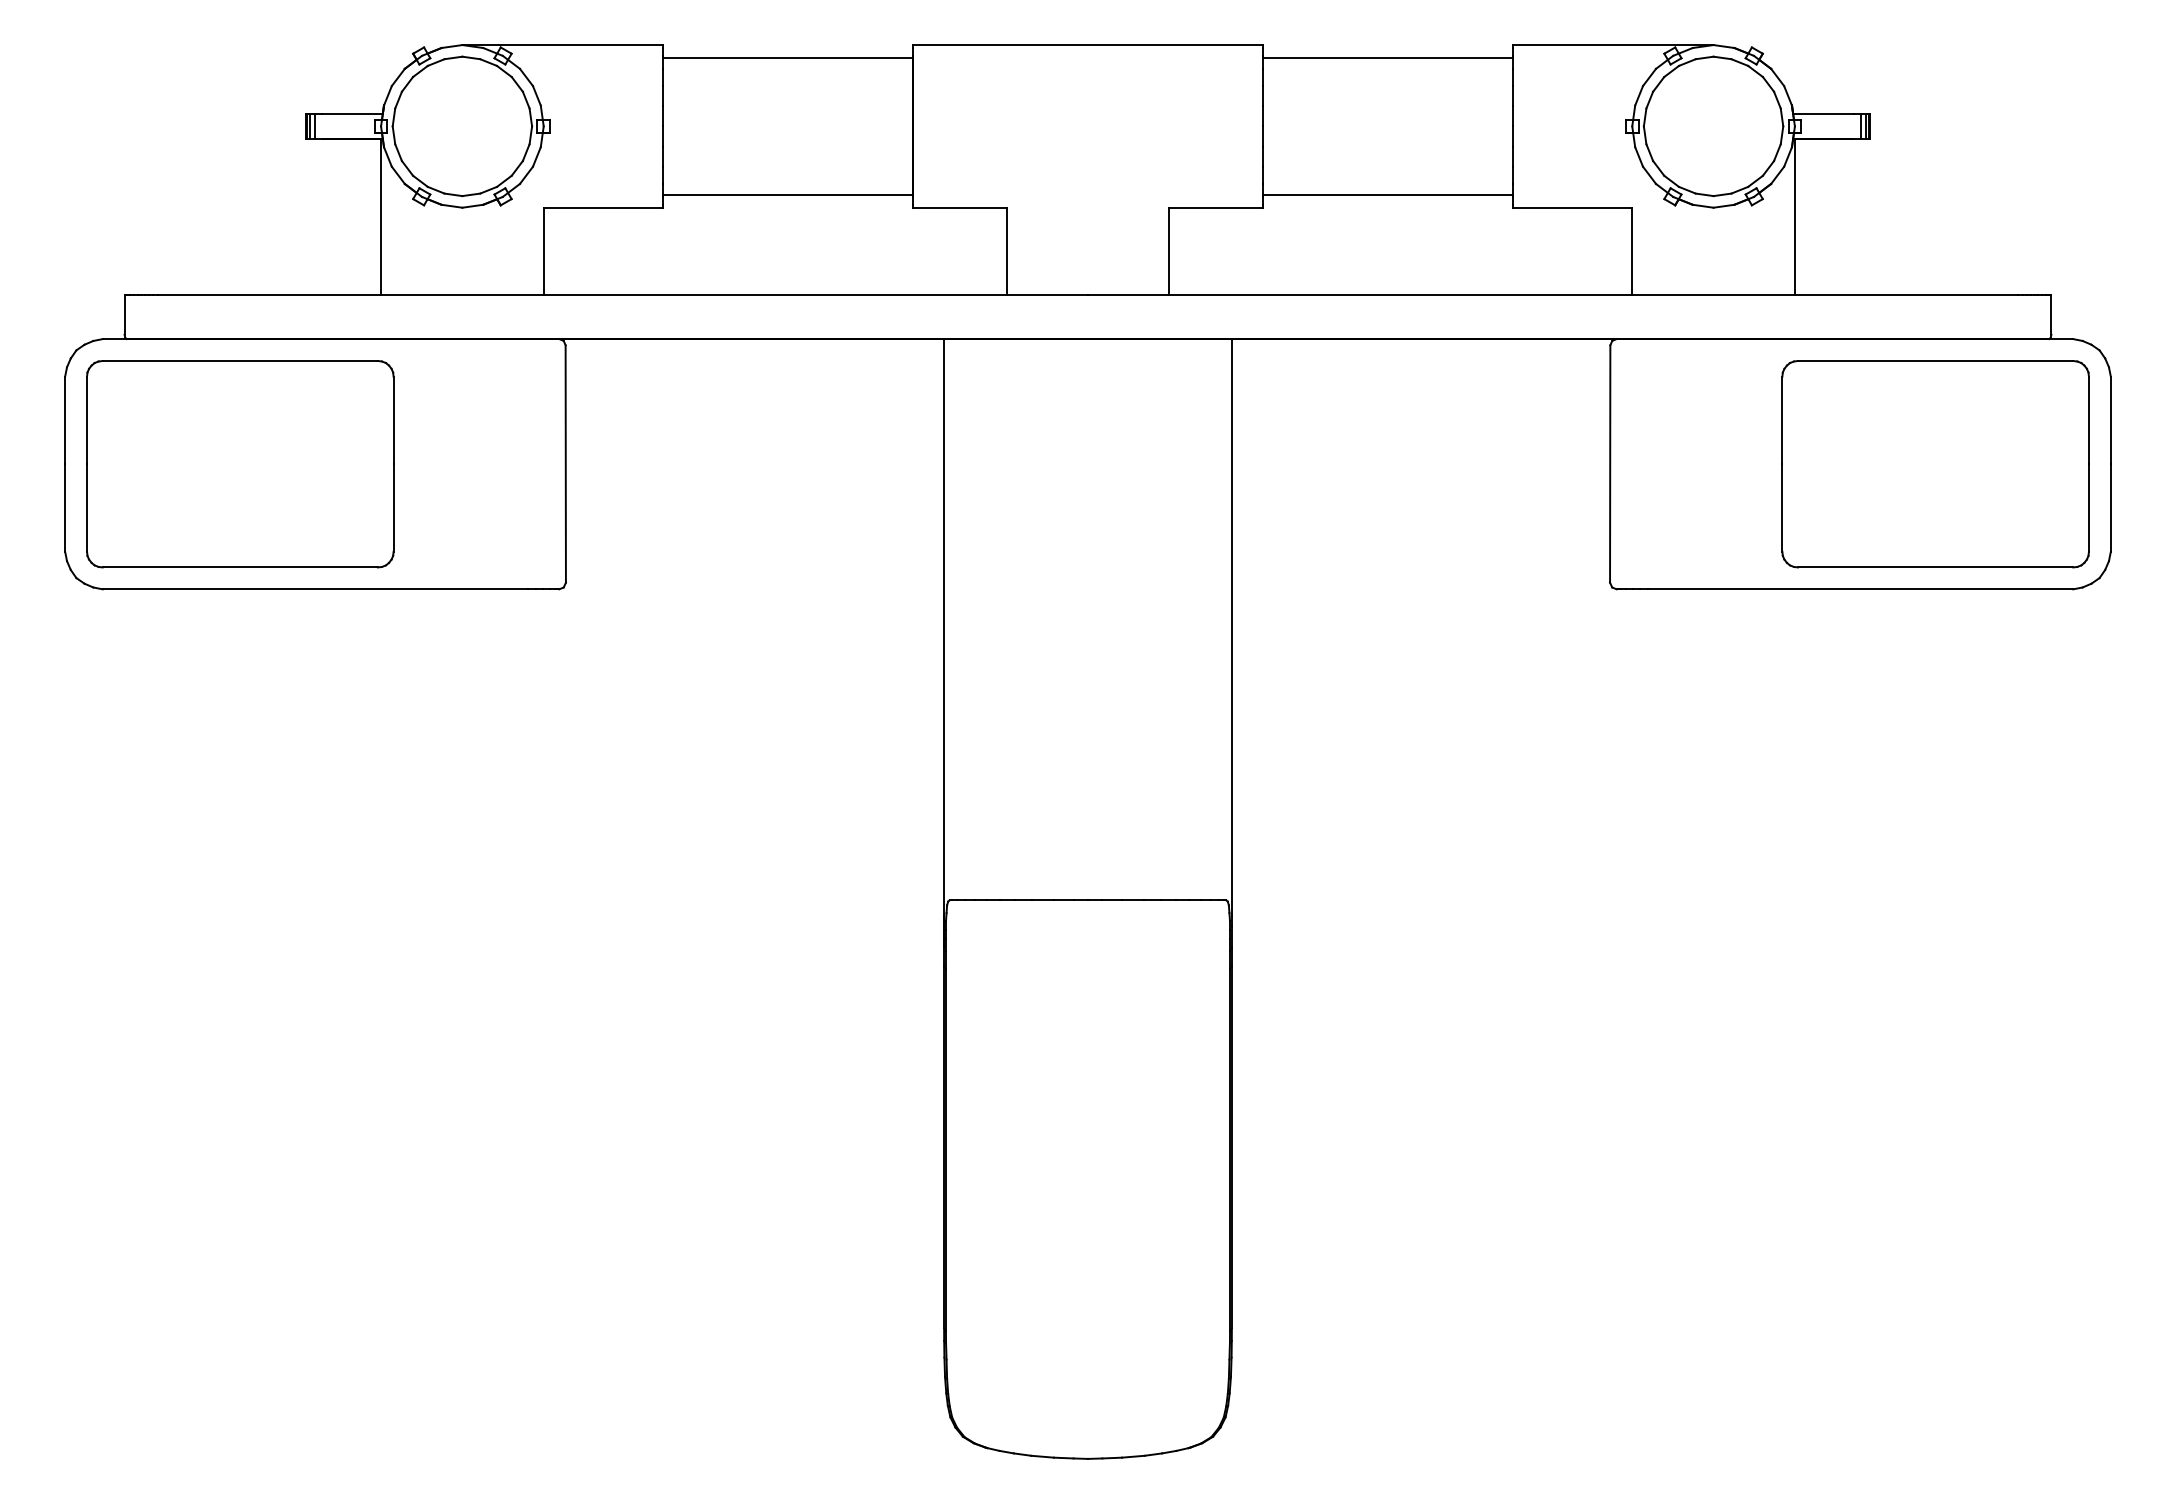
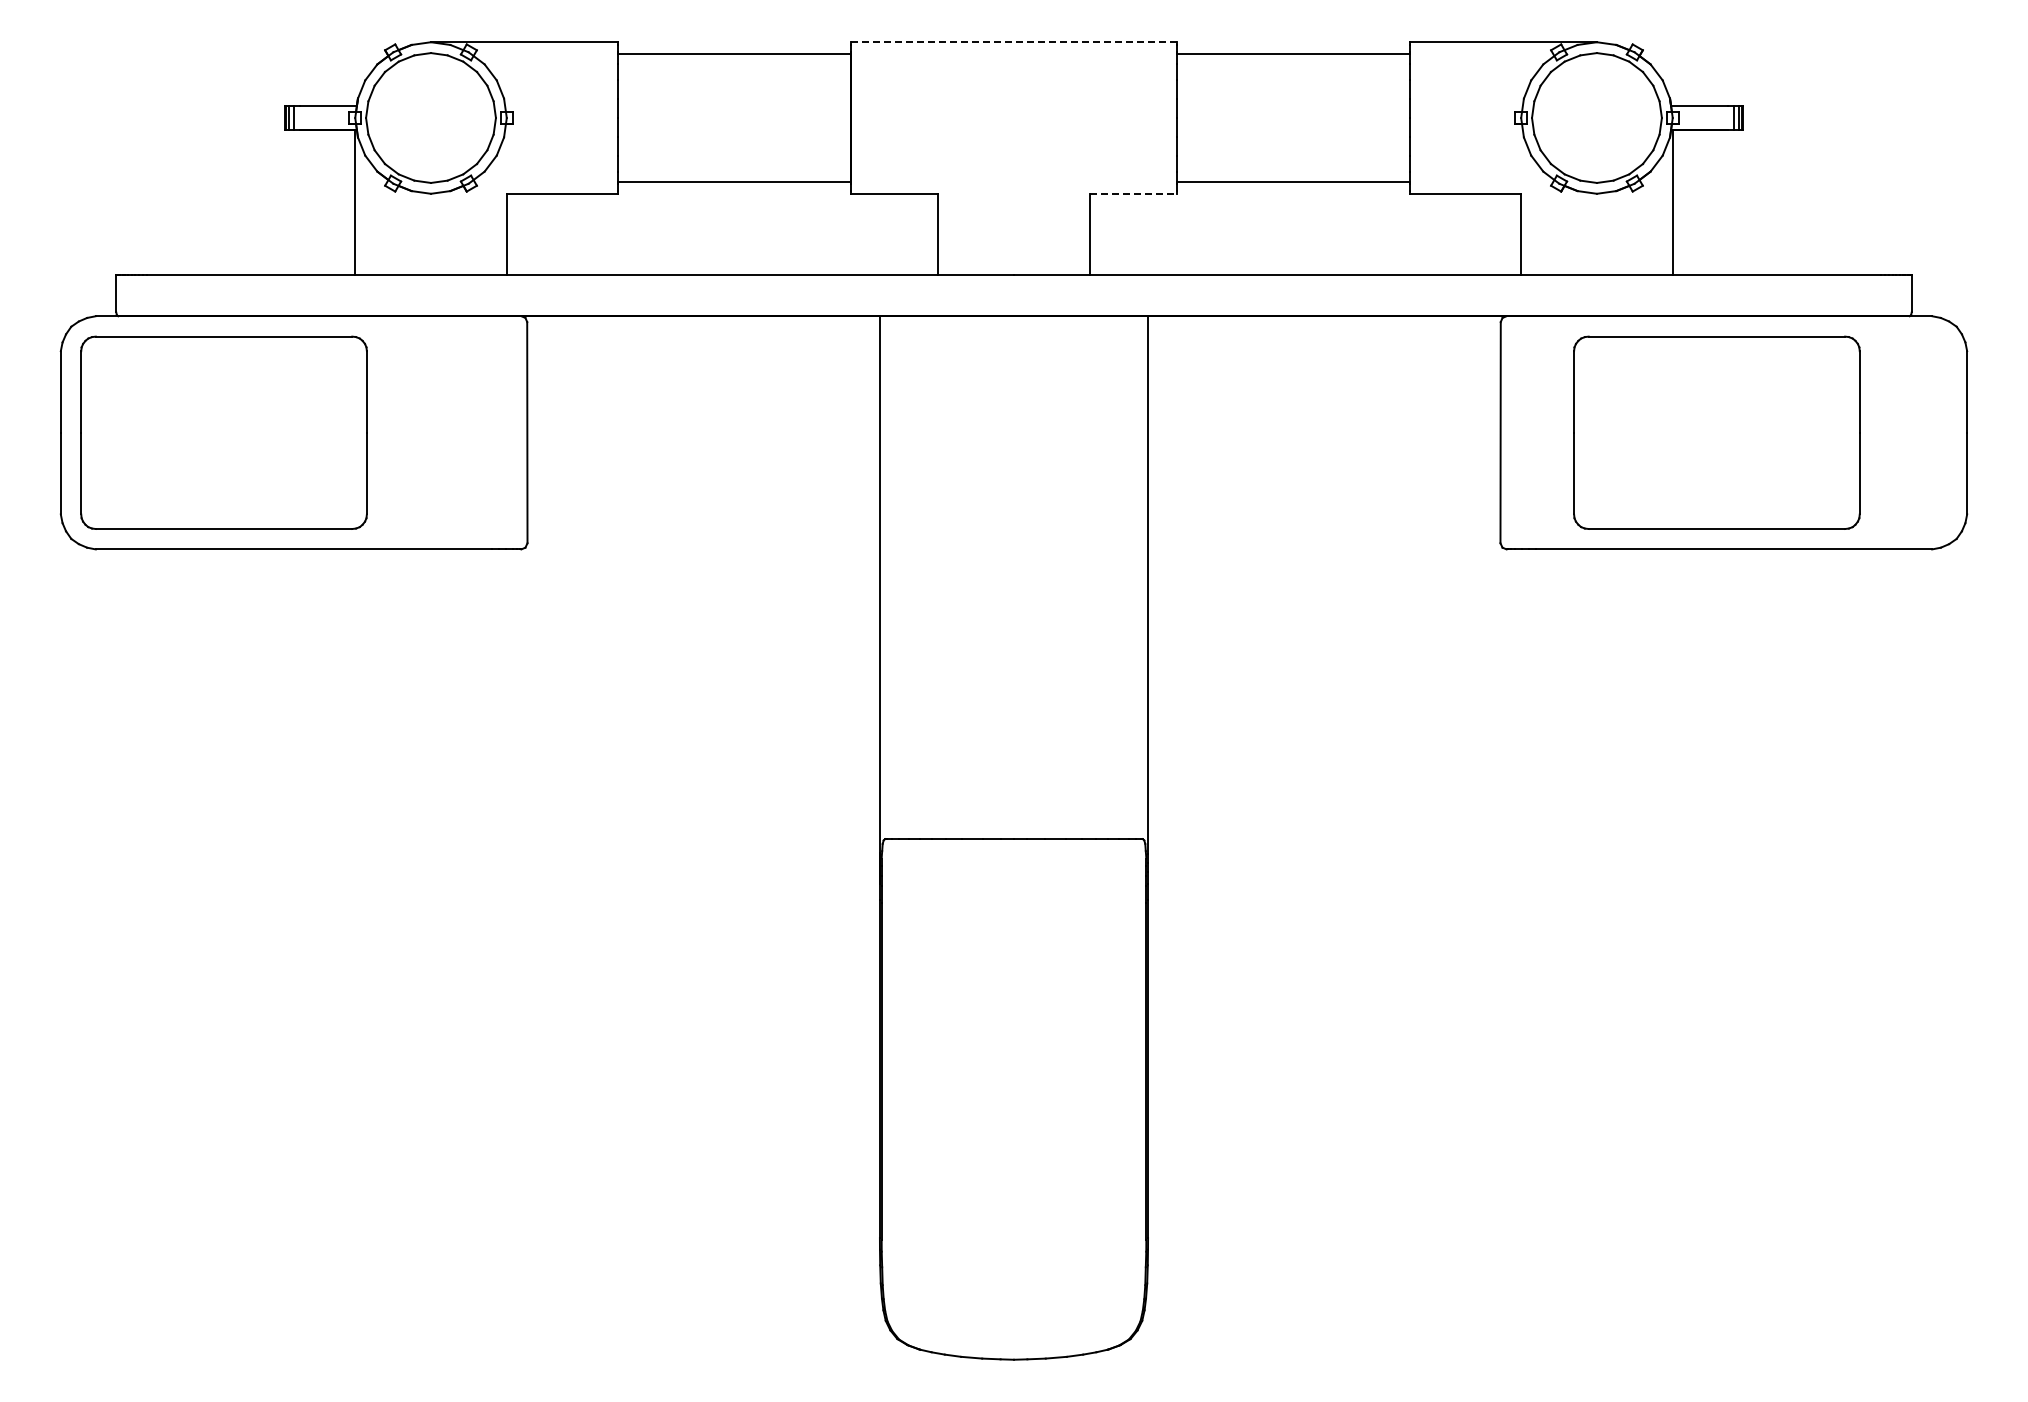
line: (1088, 45) -> (1014, 42), solid -> dashed
line: (1216, 207) -> (1133, 193), solid -> dashed
part: (1935, 463) -> (1716, 432), moved

